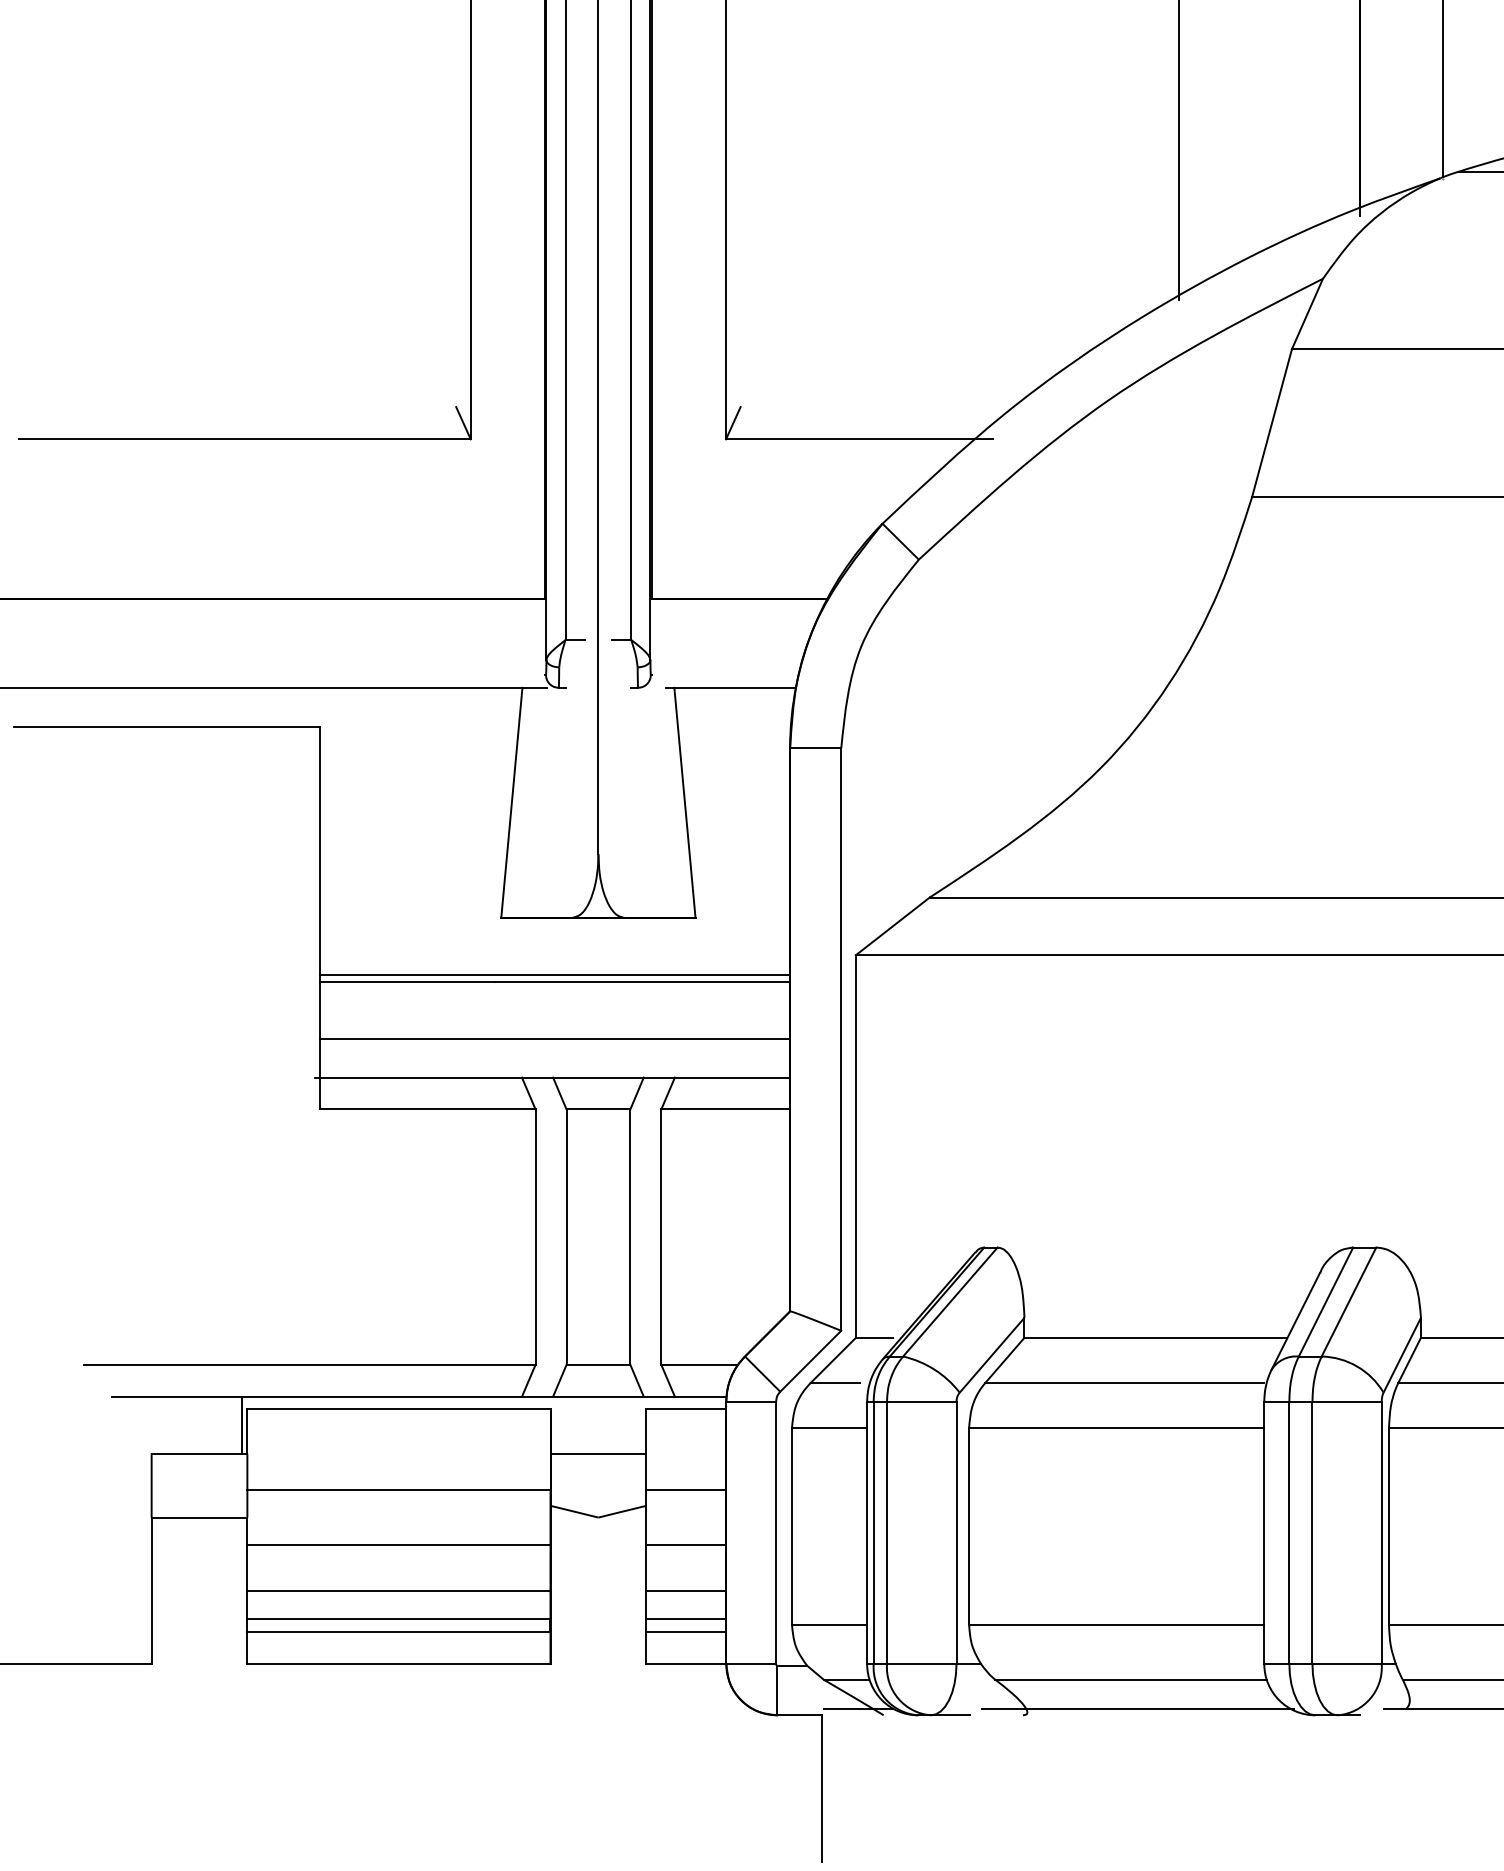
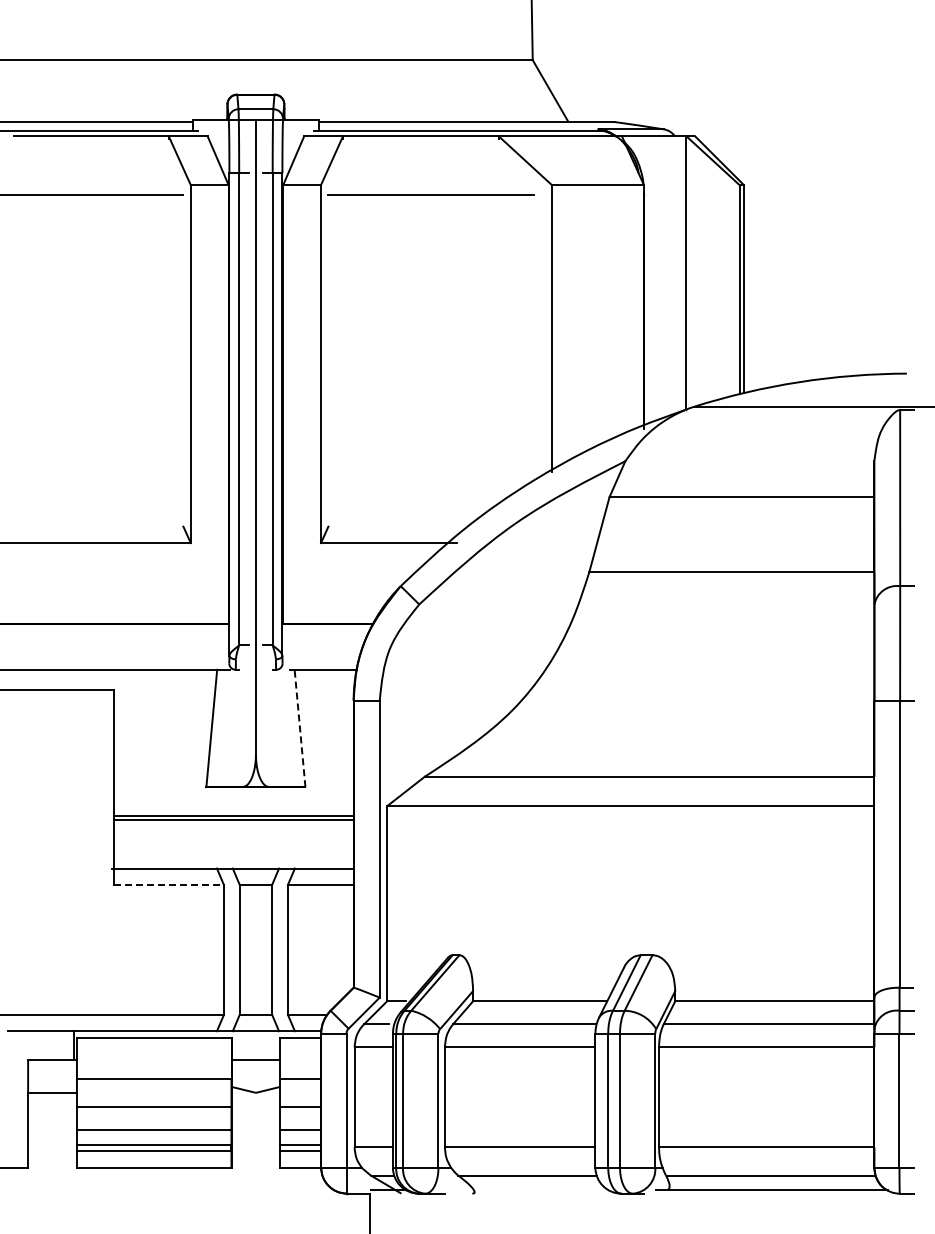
line: (685, 802) -> (300, 728), solid -> dashed
line: (554, 1038) -> (233, 848), removed
line: (428, 1108) -> (169, 884), solid -> dashed
line: (1136, 1709) -> (530, 1190), removed

